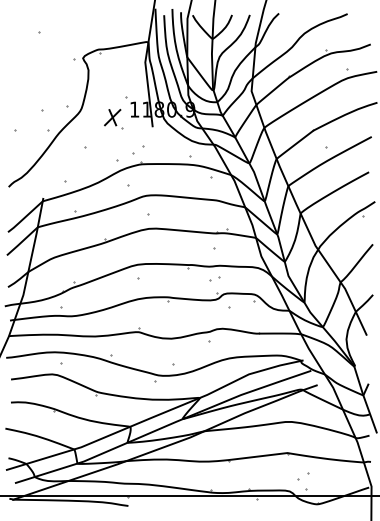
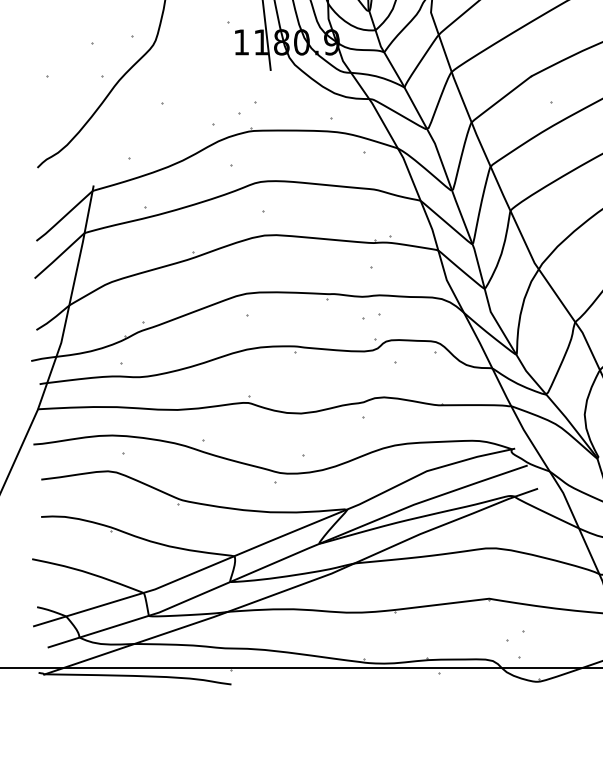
part: (113, 119) -> (207, 58), removed

